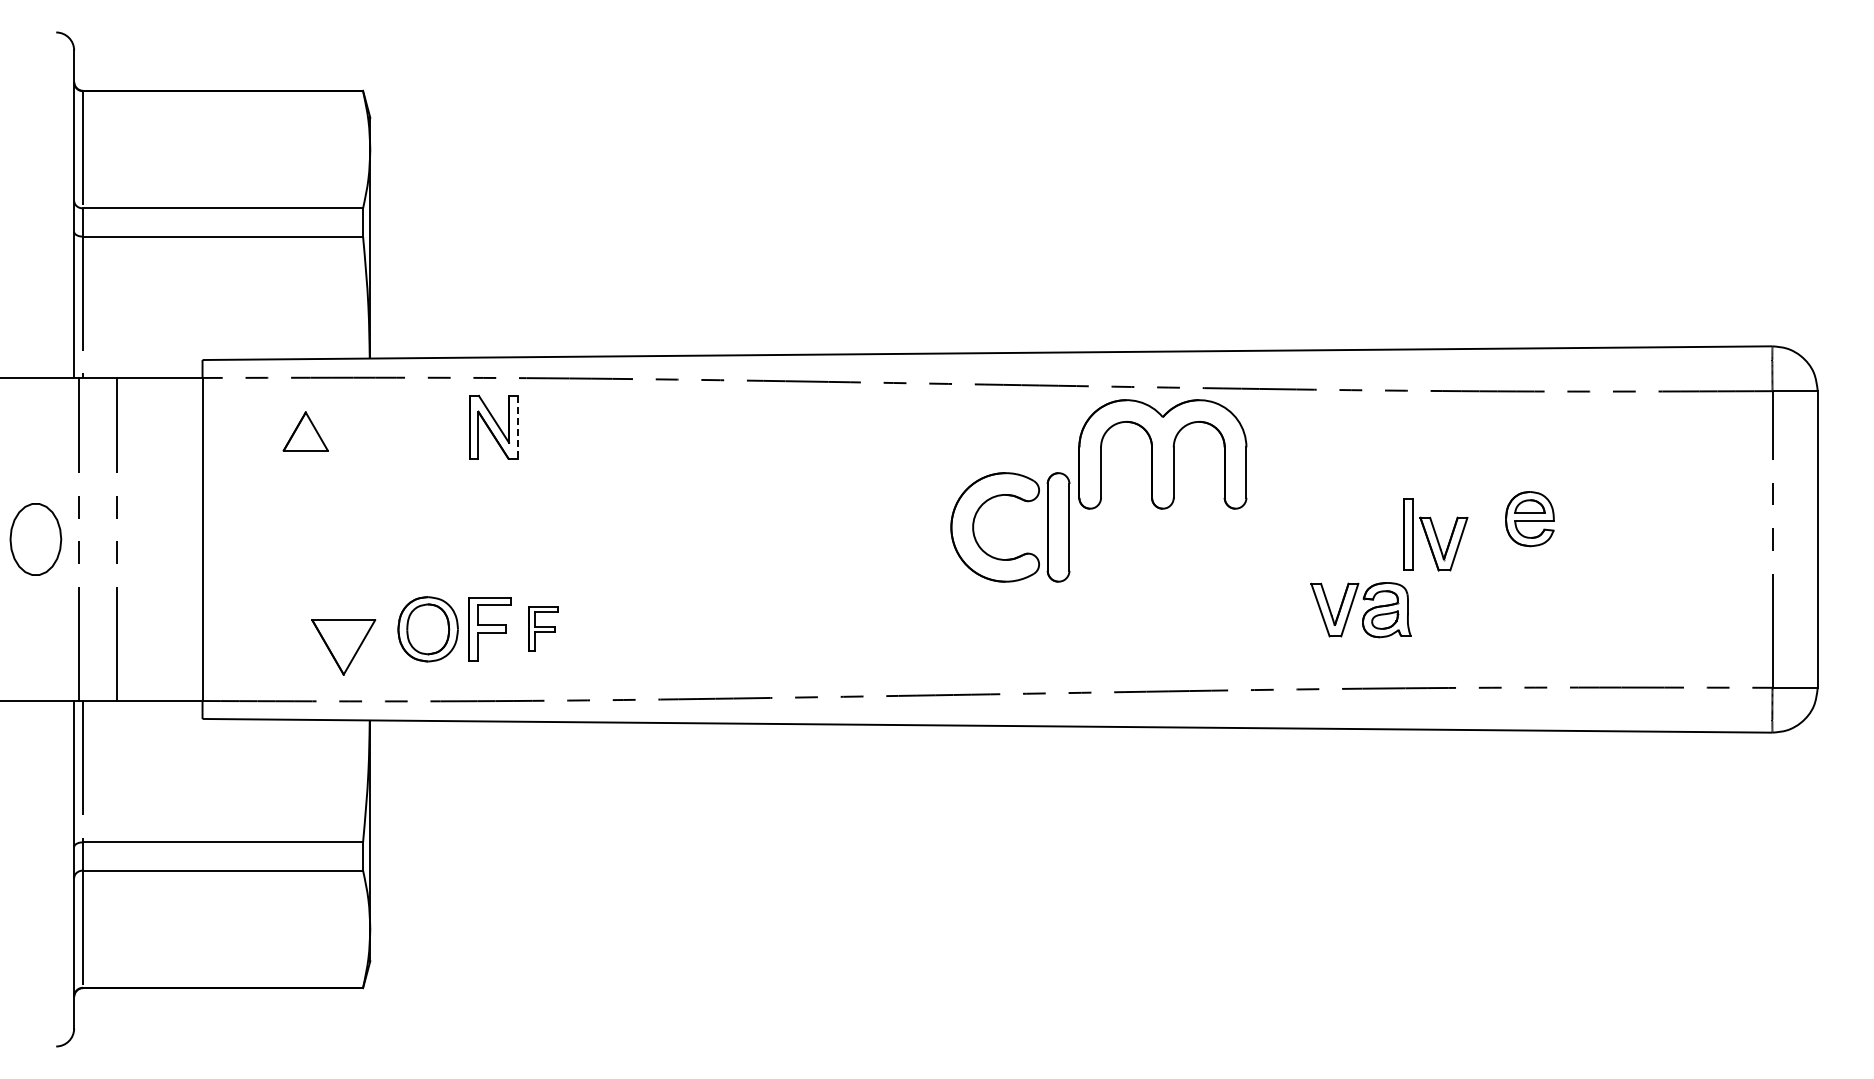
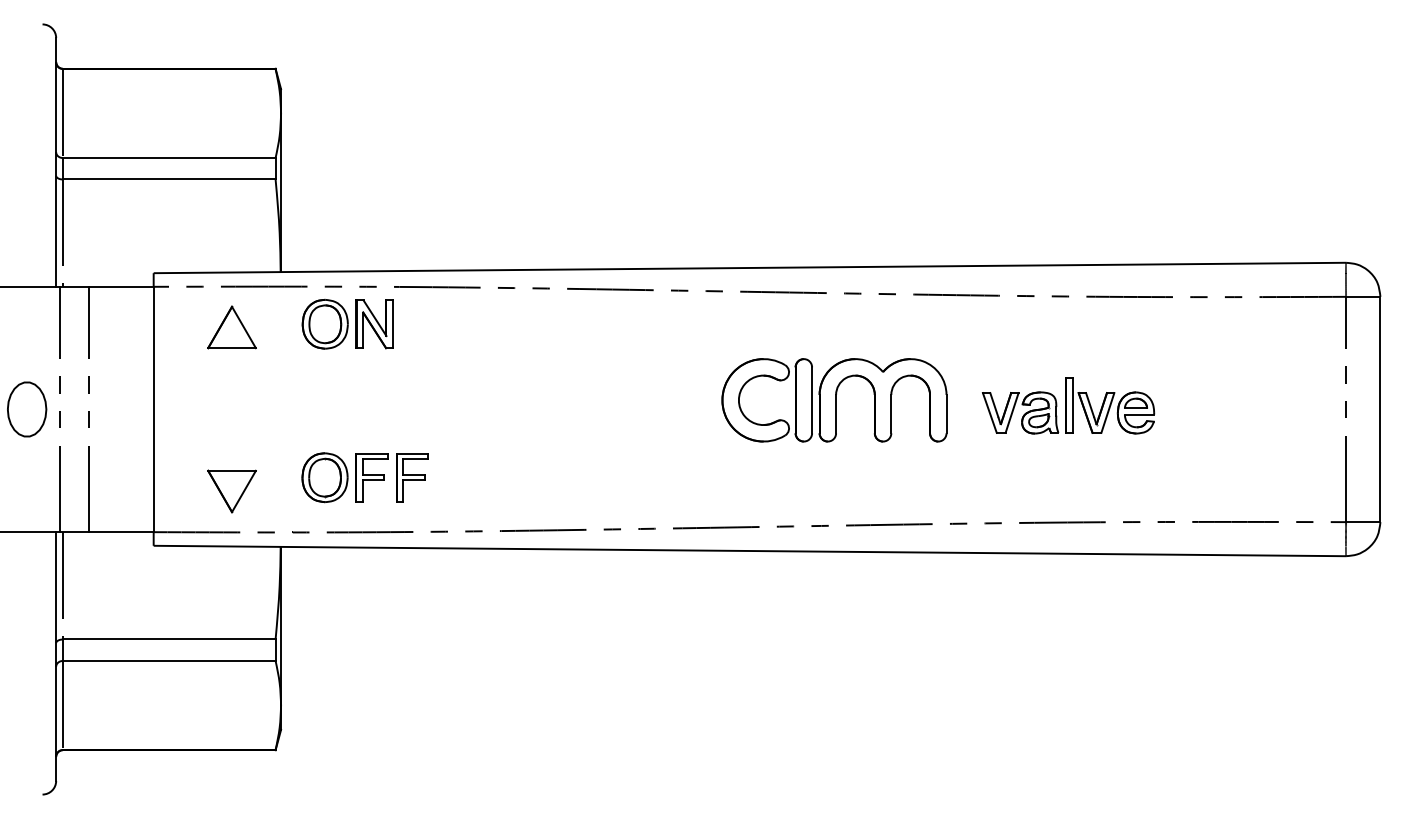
part: (428, 427) -> (325, 324), added
line: (517, 427) -> (392, 324), dashed -> solid
part: (305, 431) -> (231, 327), size x1.43
part: (1162, 454) -> (882, 400), moved
part: (1529, 519) -> (1135, 413), moved
part: (1360, 610) -> (1020, 413), moved
part: (542, 629) -> (411, 477), size x1.43
part: (343, 647) -> (231, 491), moved

